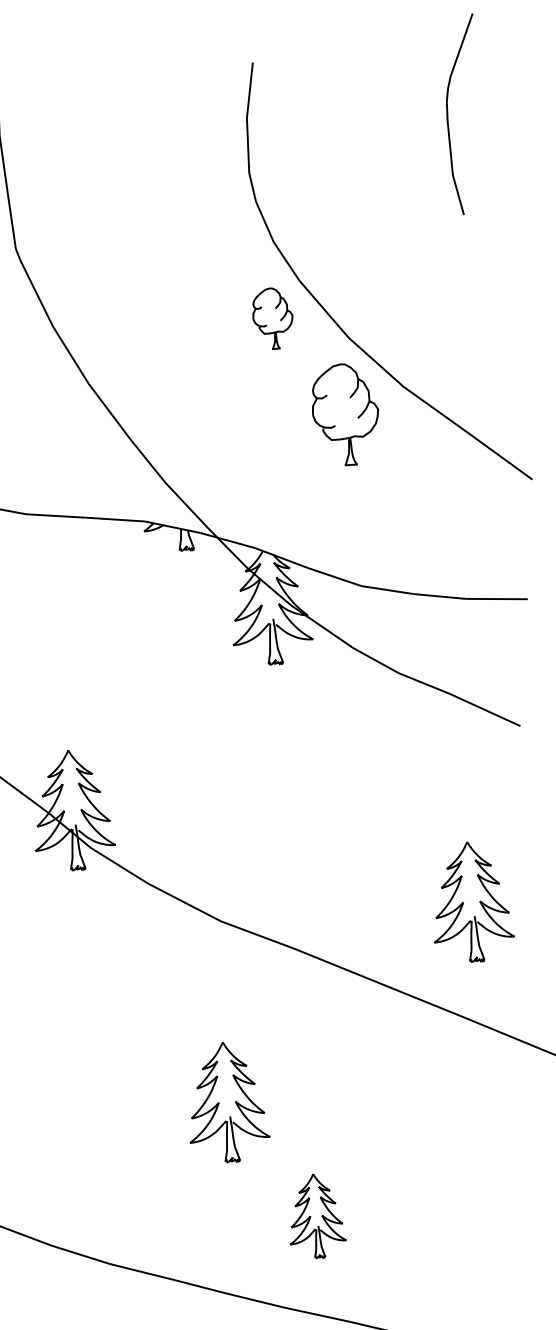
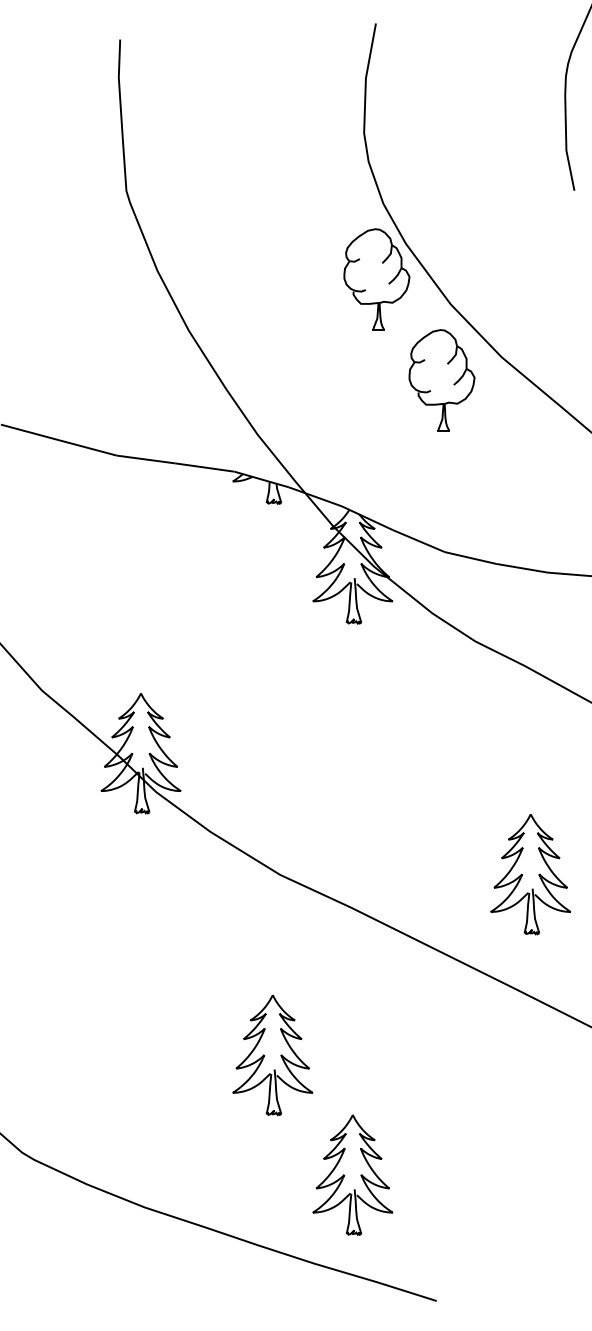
part: (272, 318) -> (376, 279), size x1.67
part: (315, 1215) -> (352, 1174), size x1.43

